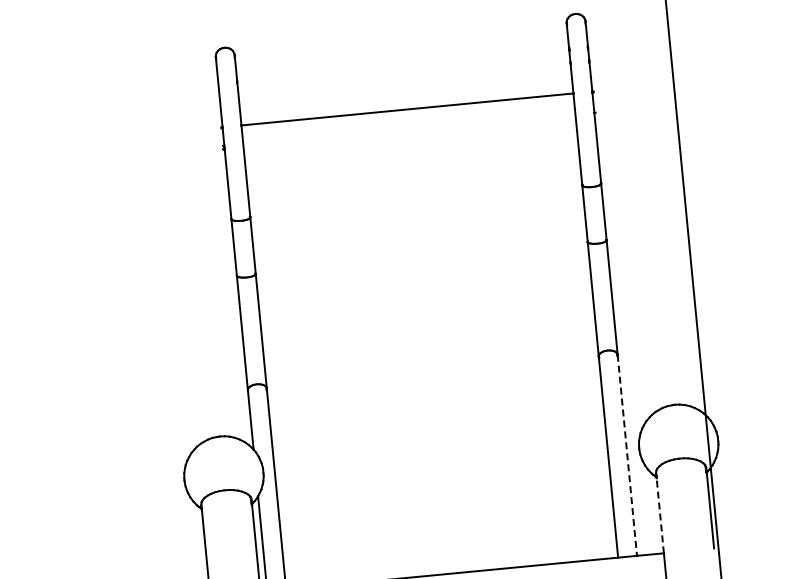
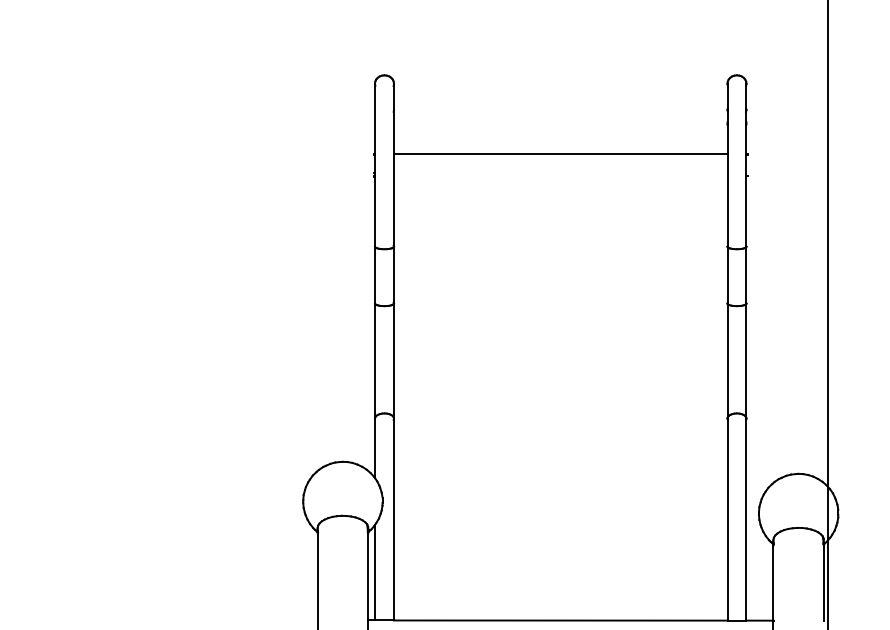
line: (627, 456) -> (746, 520), dashed -> solid
line: (660, 516) -> (773, 583), dashed -> solid

